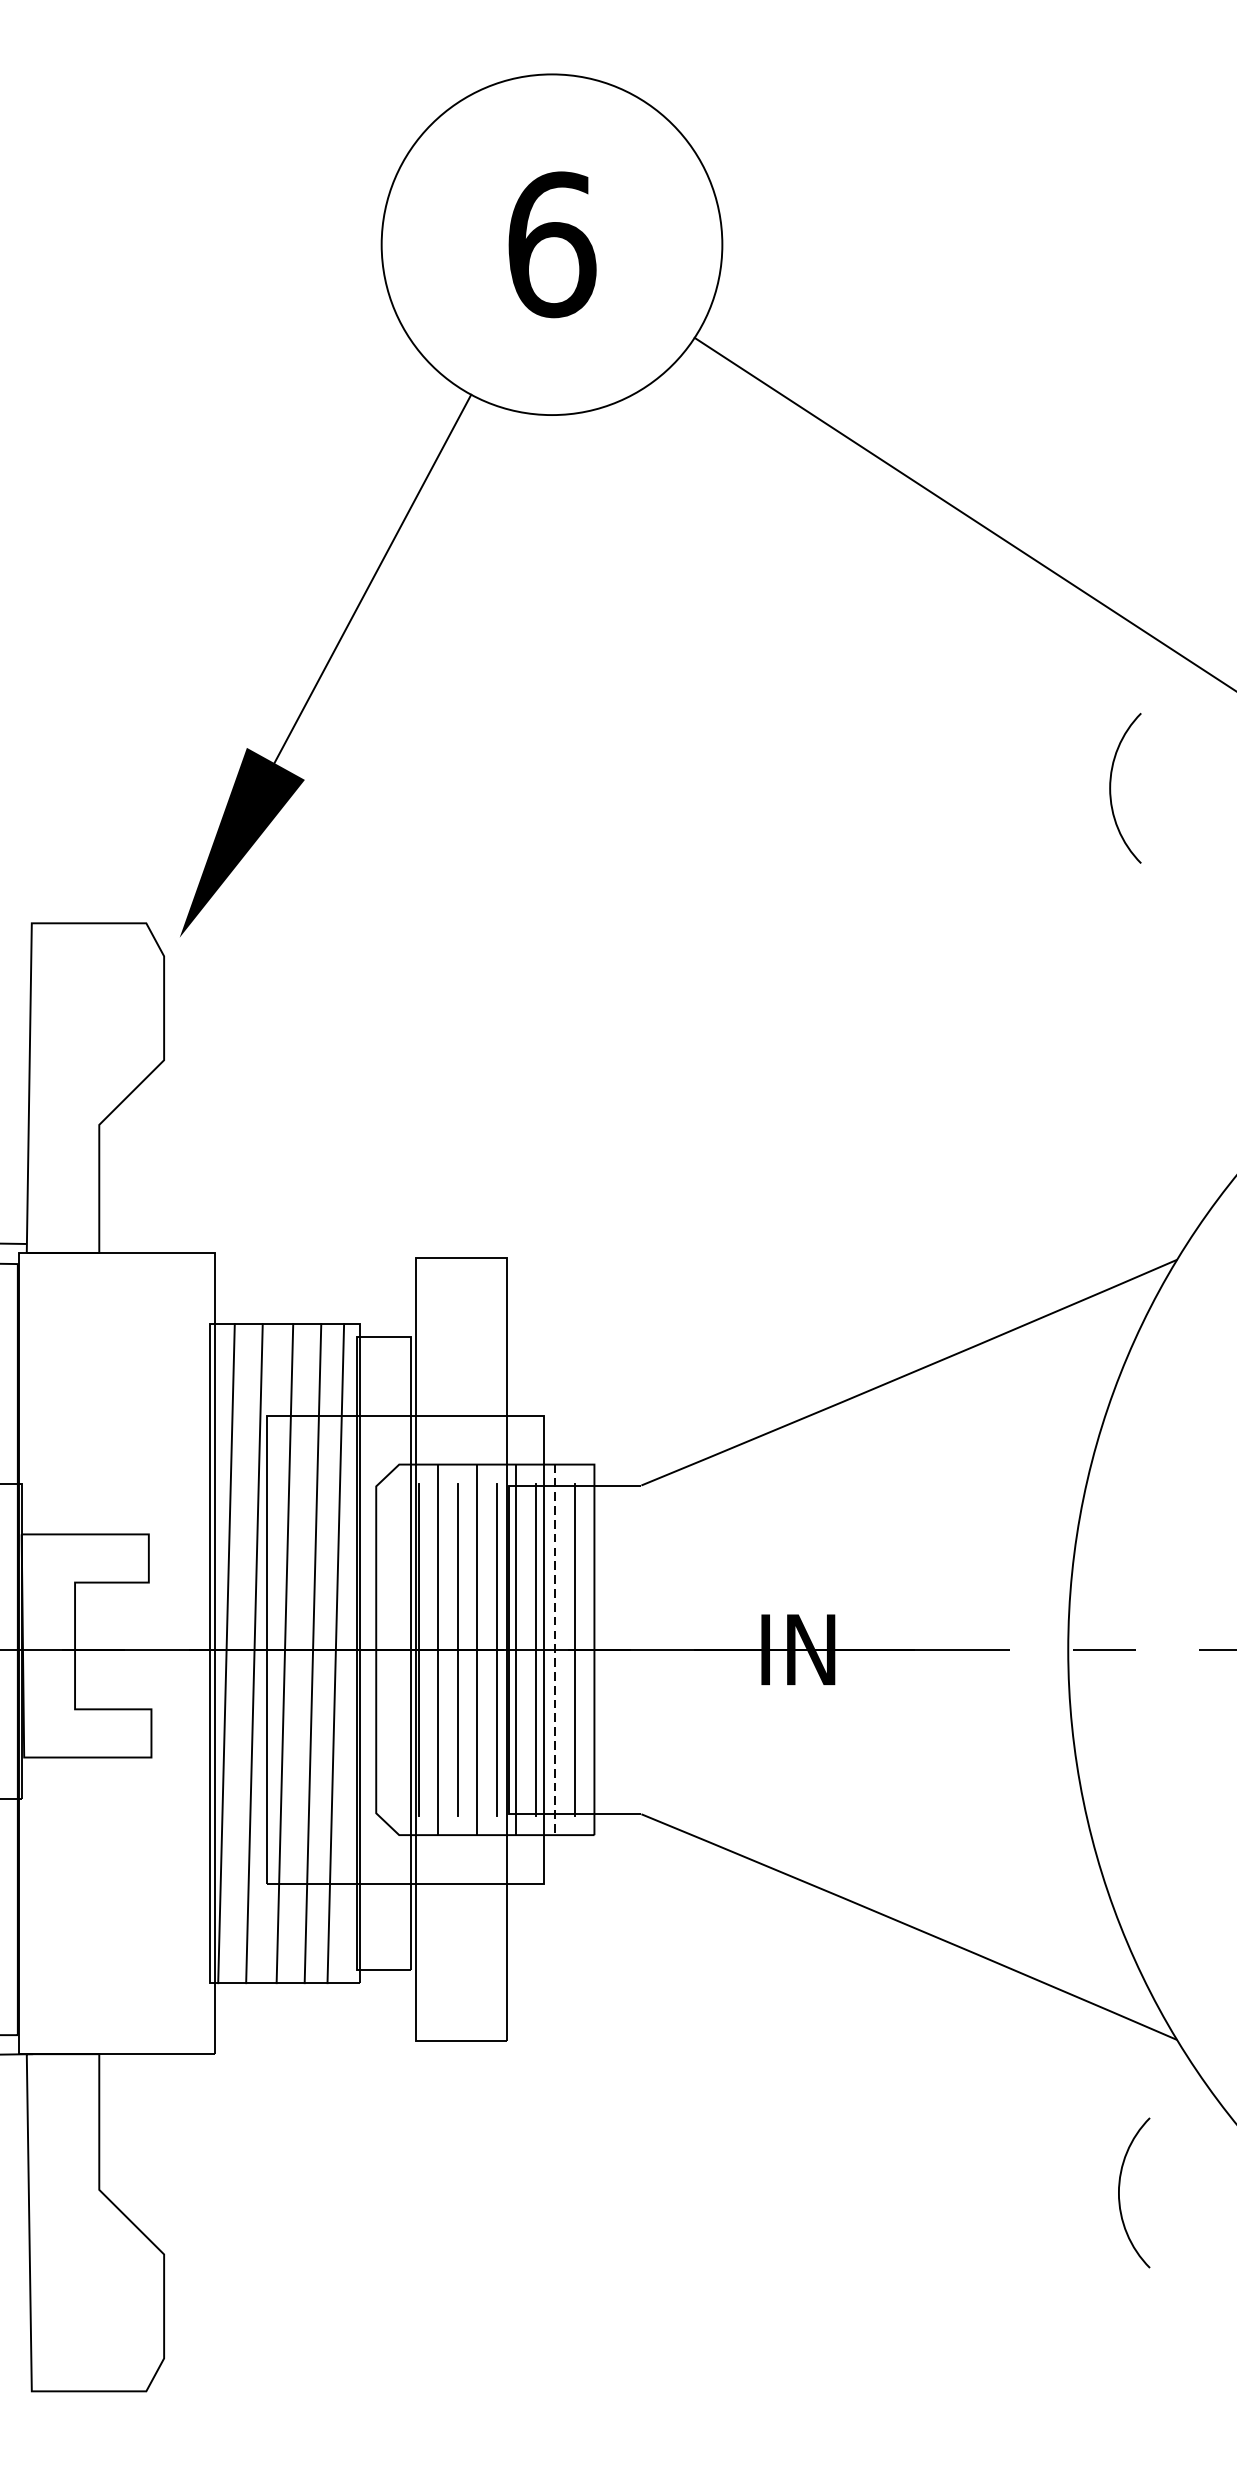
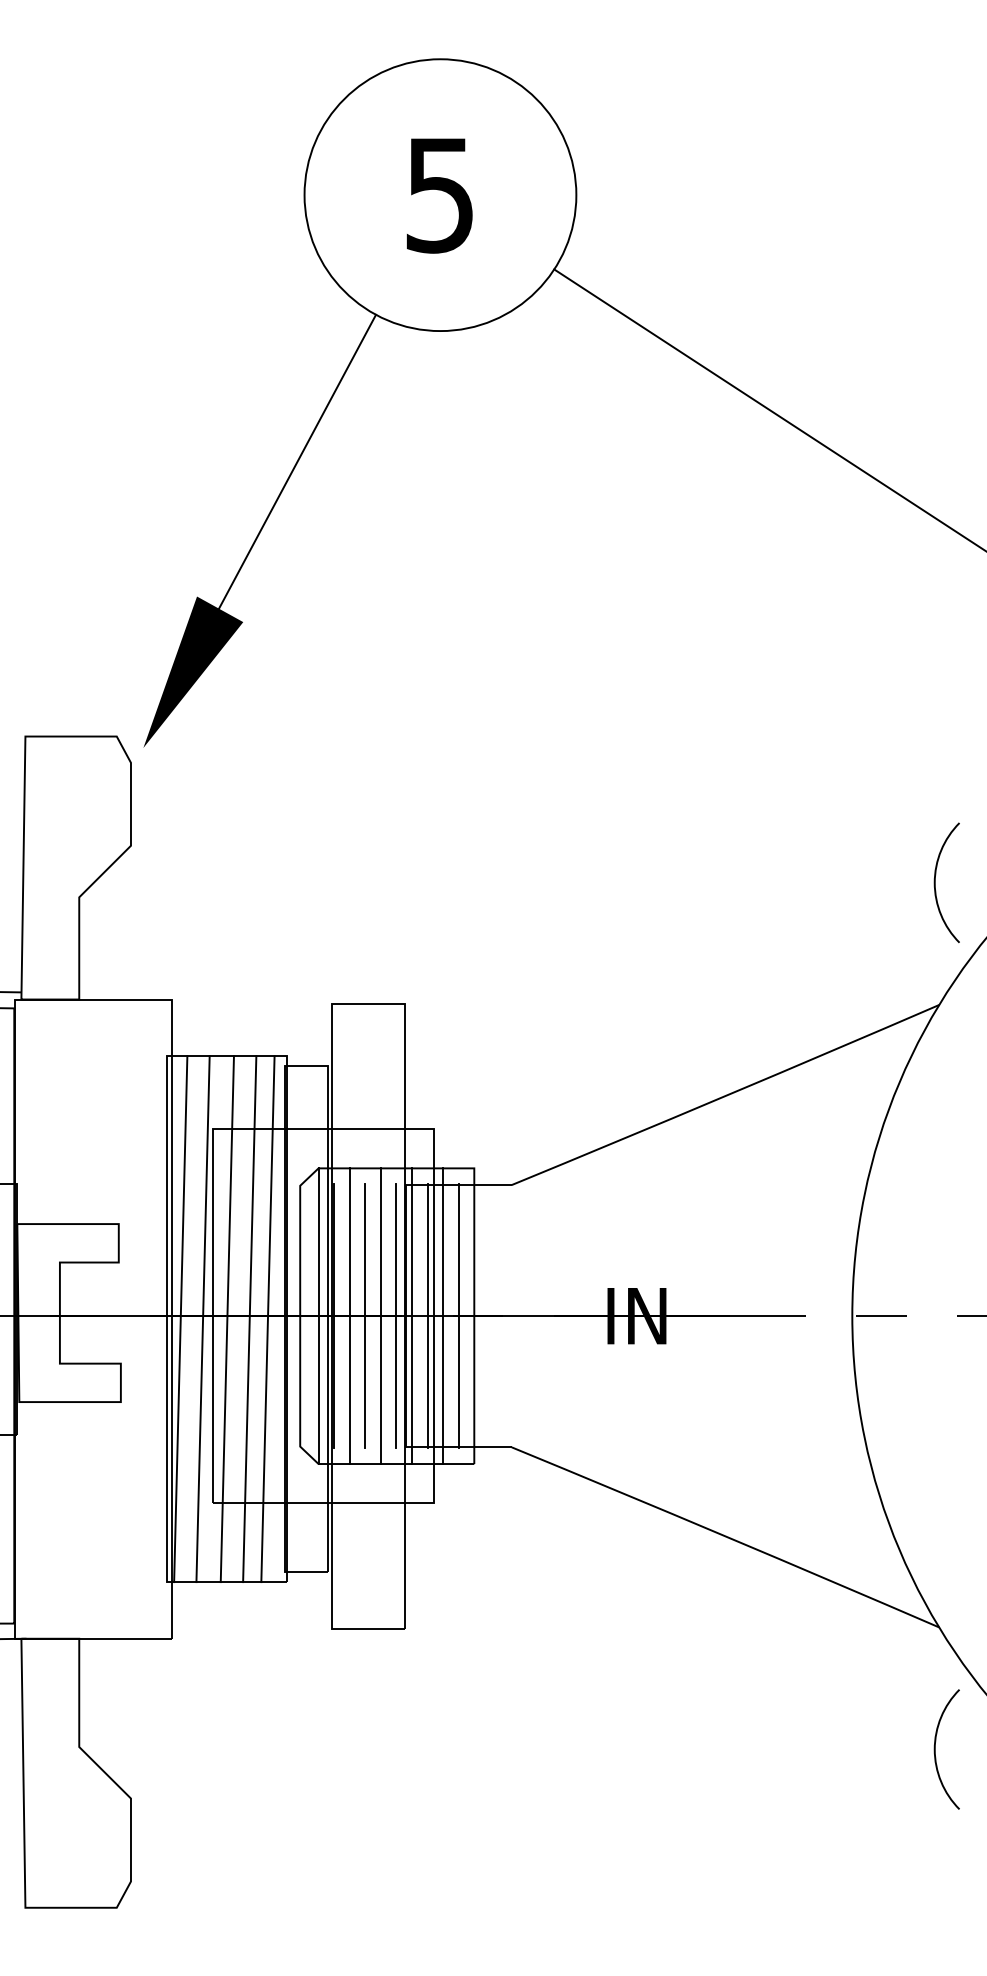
text: (552, 243) -> (440, 194), 6 -> 5
curve: (1111, 787) -> (935, 882), moved
line: (399, 1650) -> (318, 1316), added
line: (555, 1650) -> (443, 1316), dashed -> solid
curve: (1119, 2192) -> (935, 1749), moved

